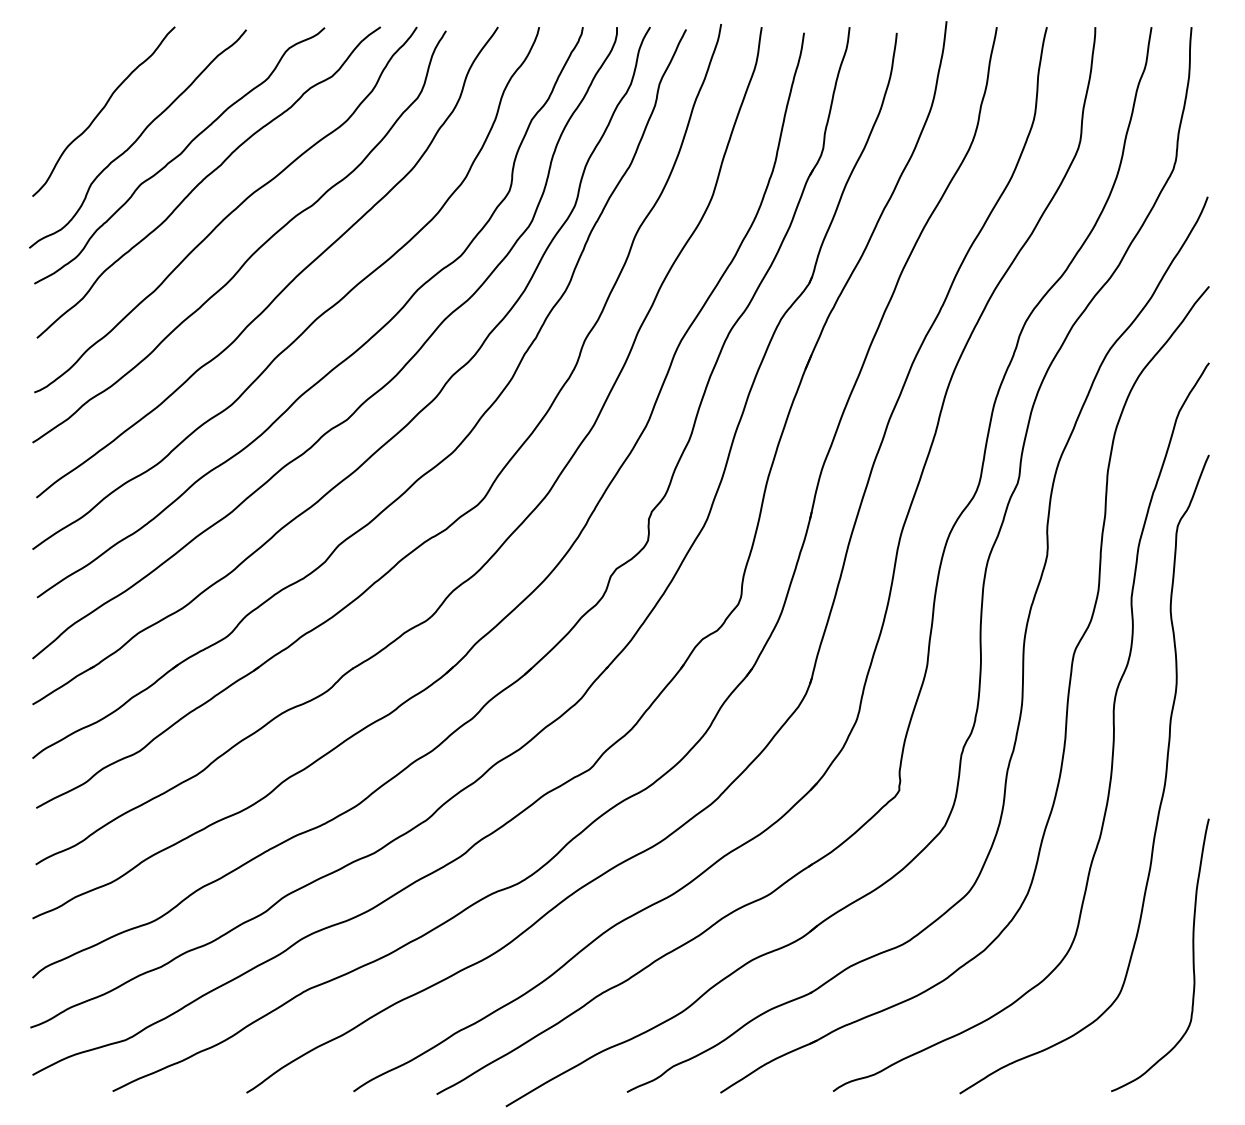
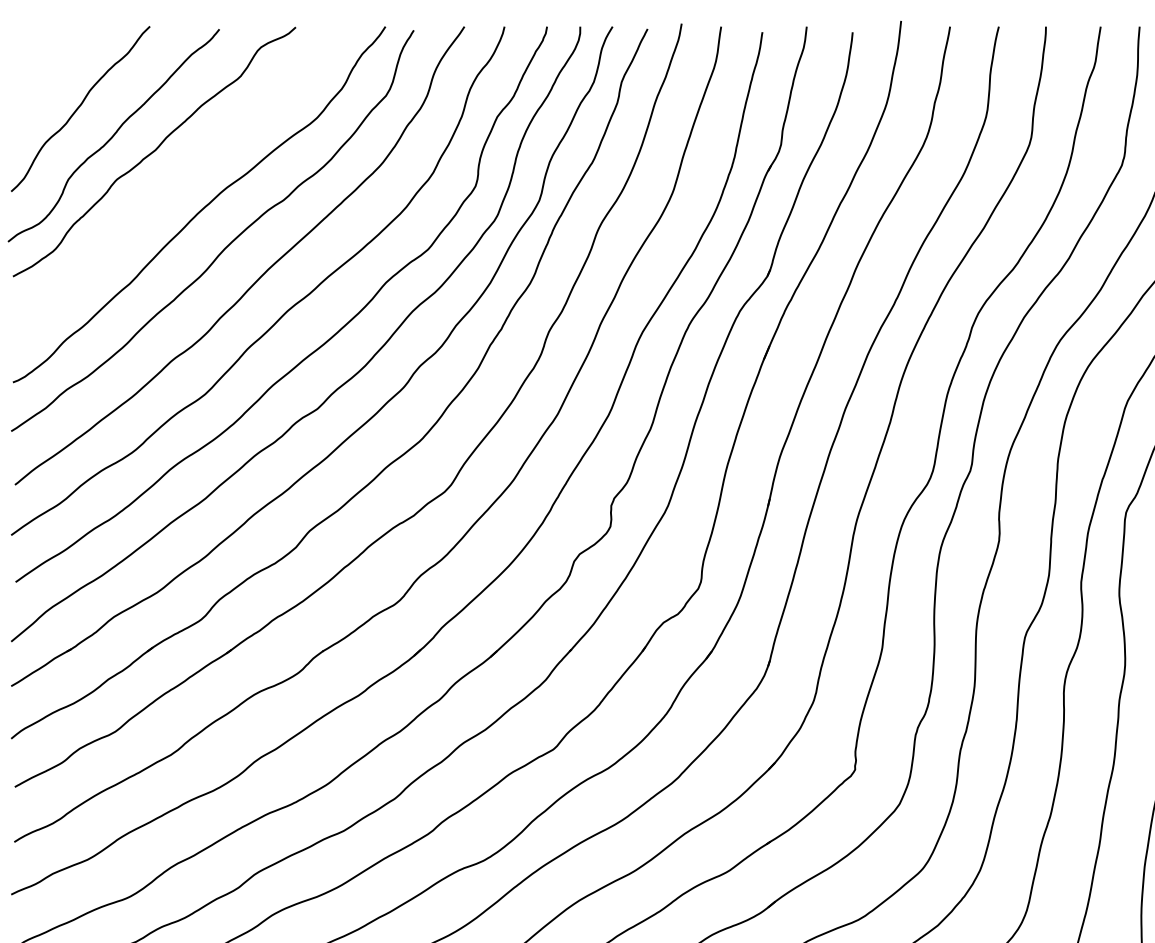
curve: (205, 179) -> (179, 175), removed

